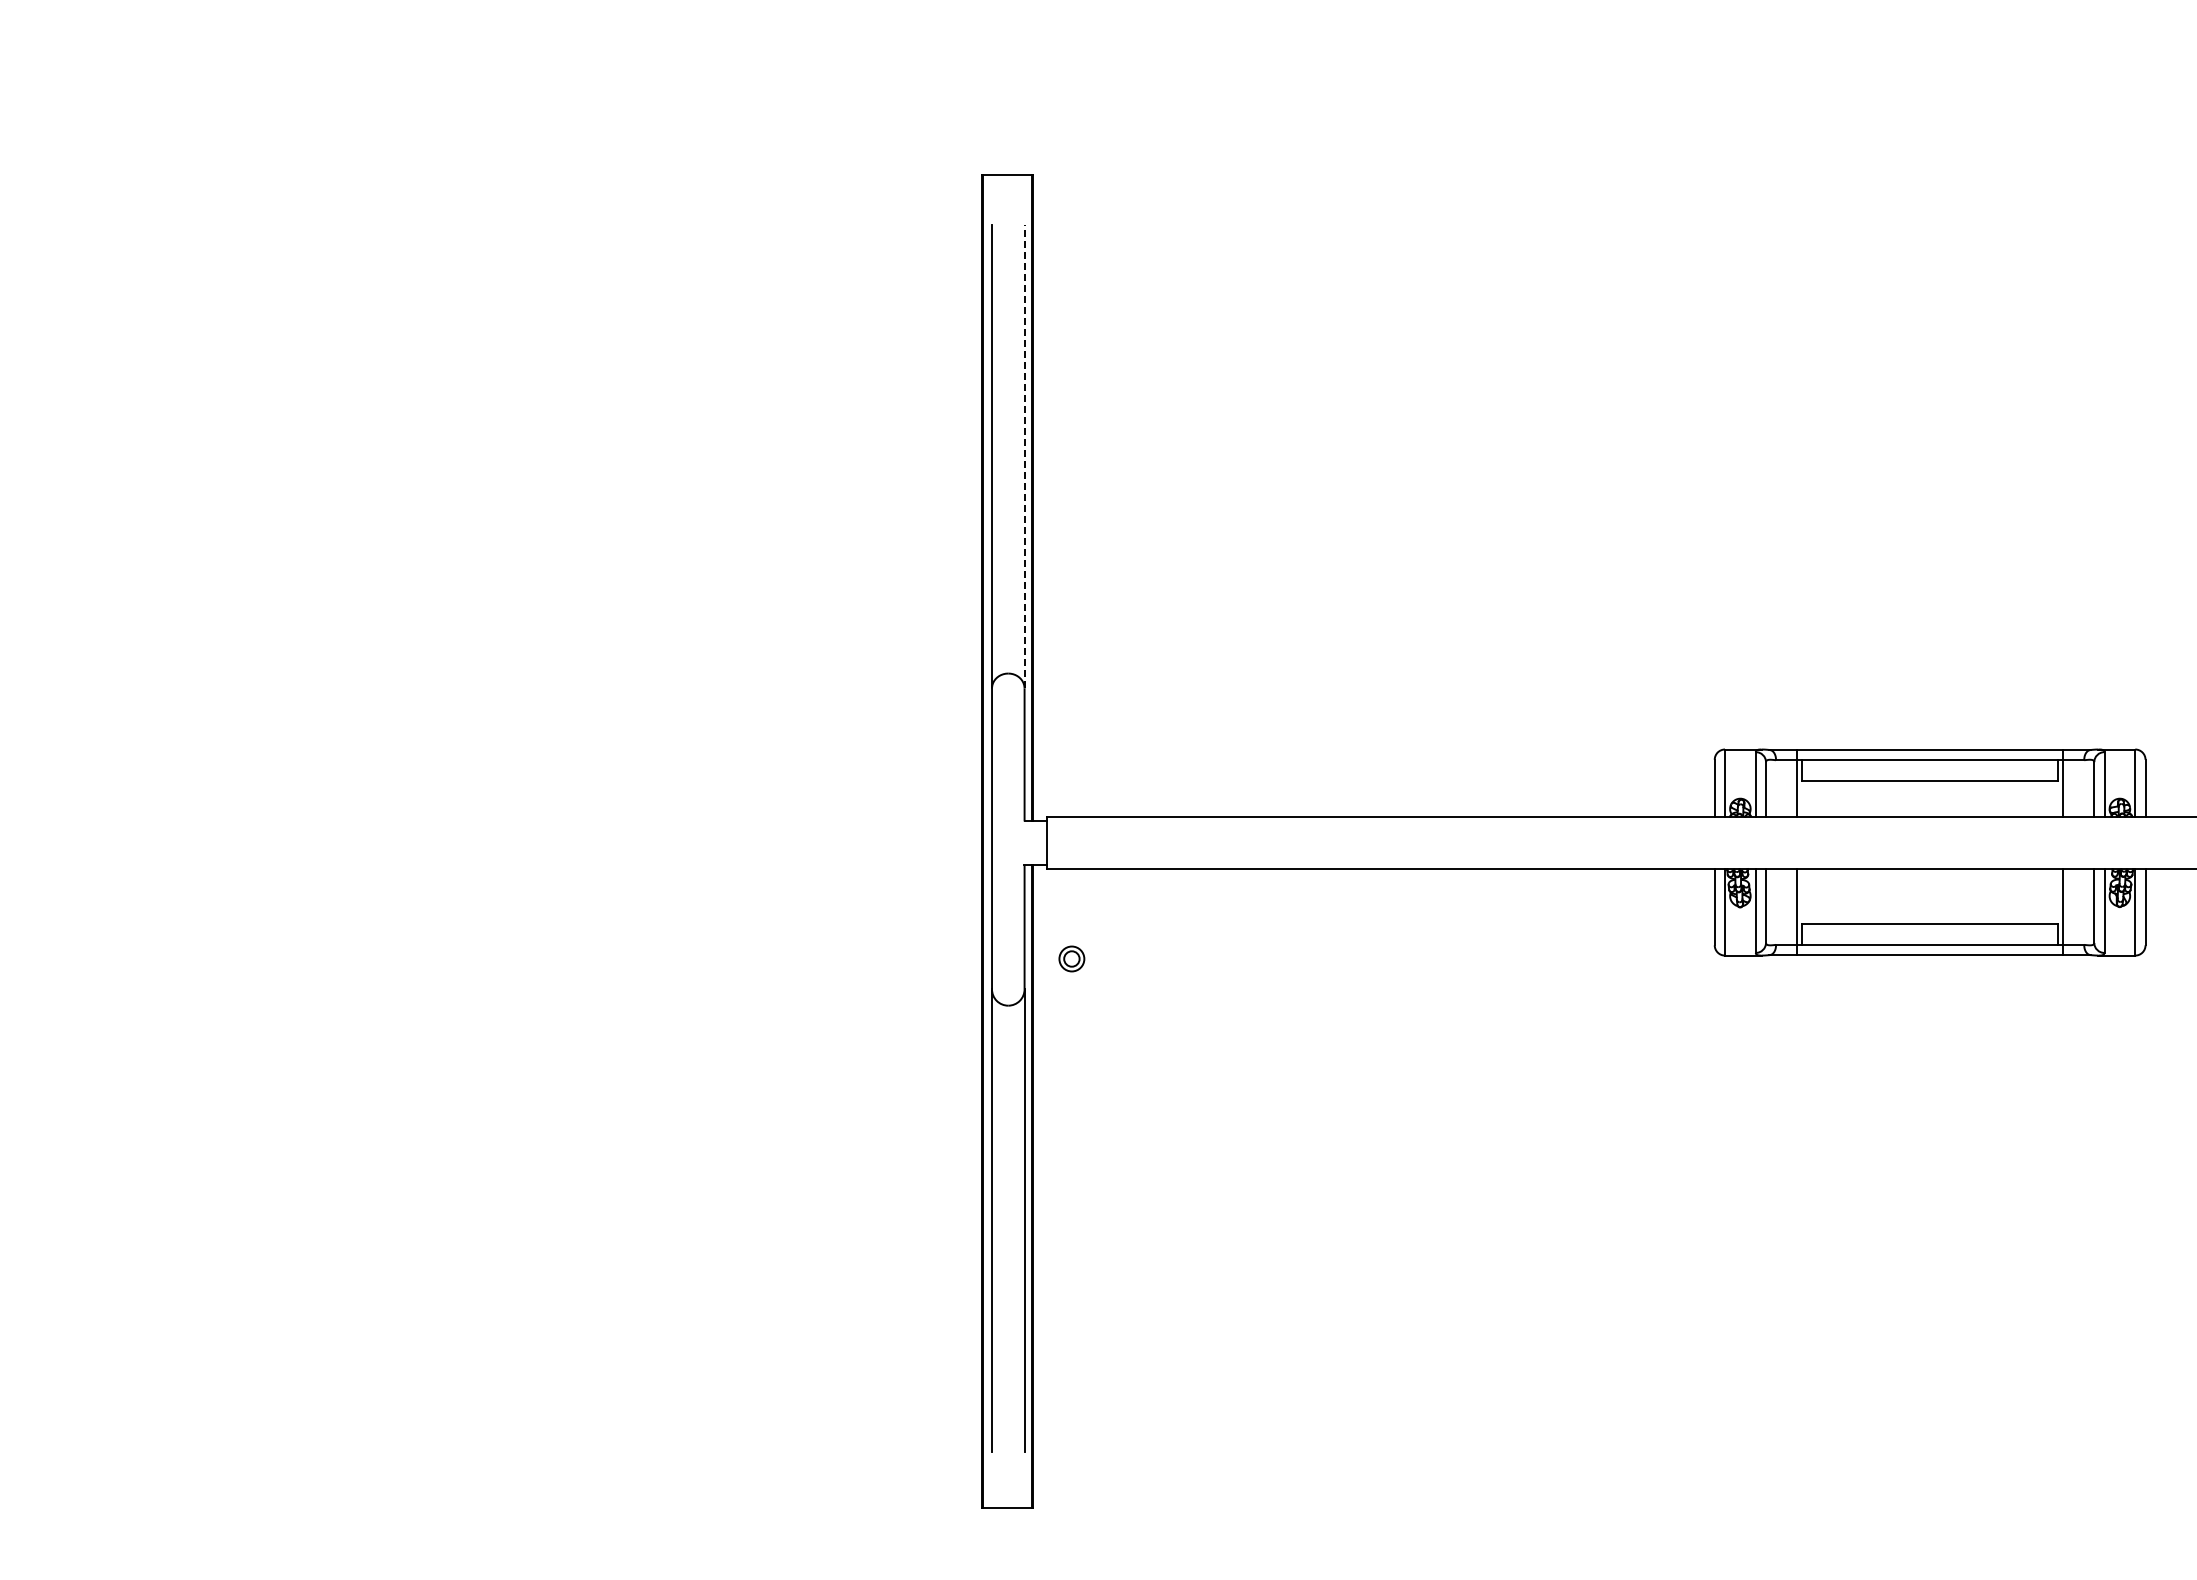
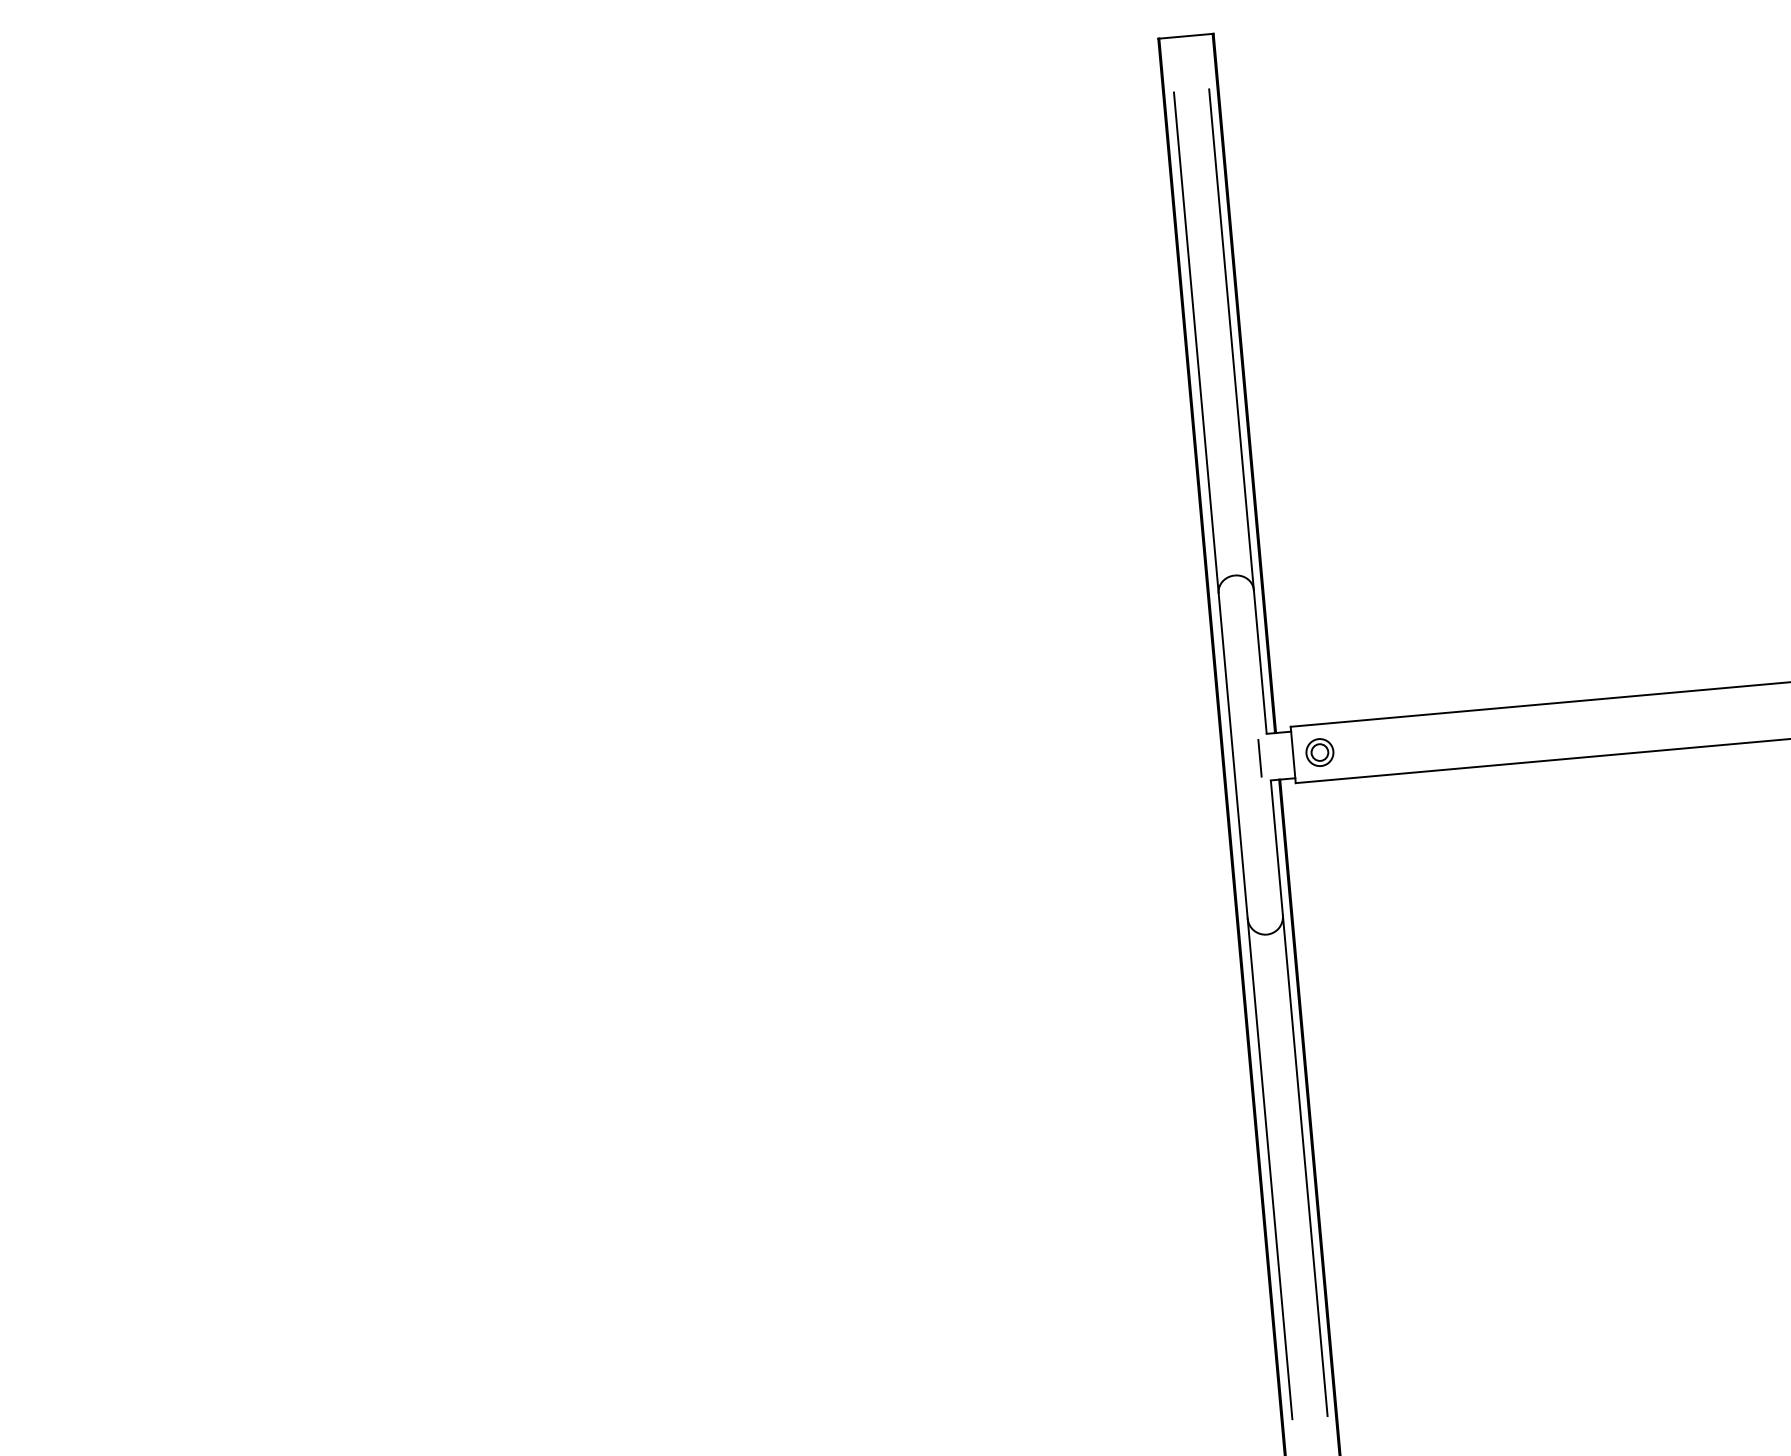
line: (1024, 456) -> (1231, 339), dashed -> solid
line: (1016, 843) -> (1260, 758), added
part: (1071, 958) -> (1319, 752), moved

